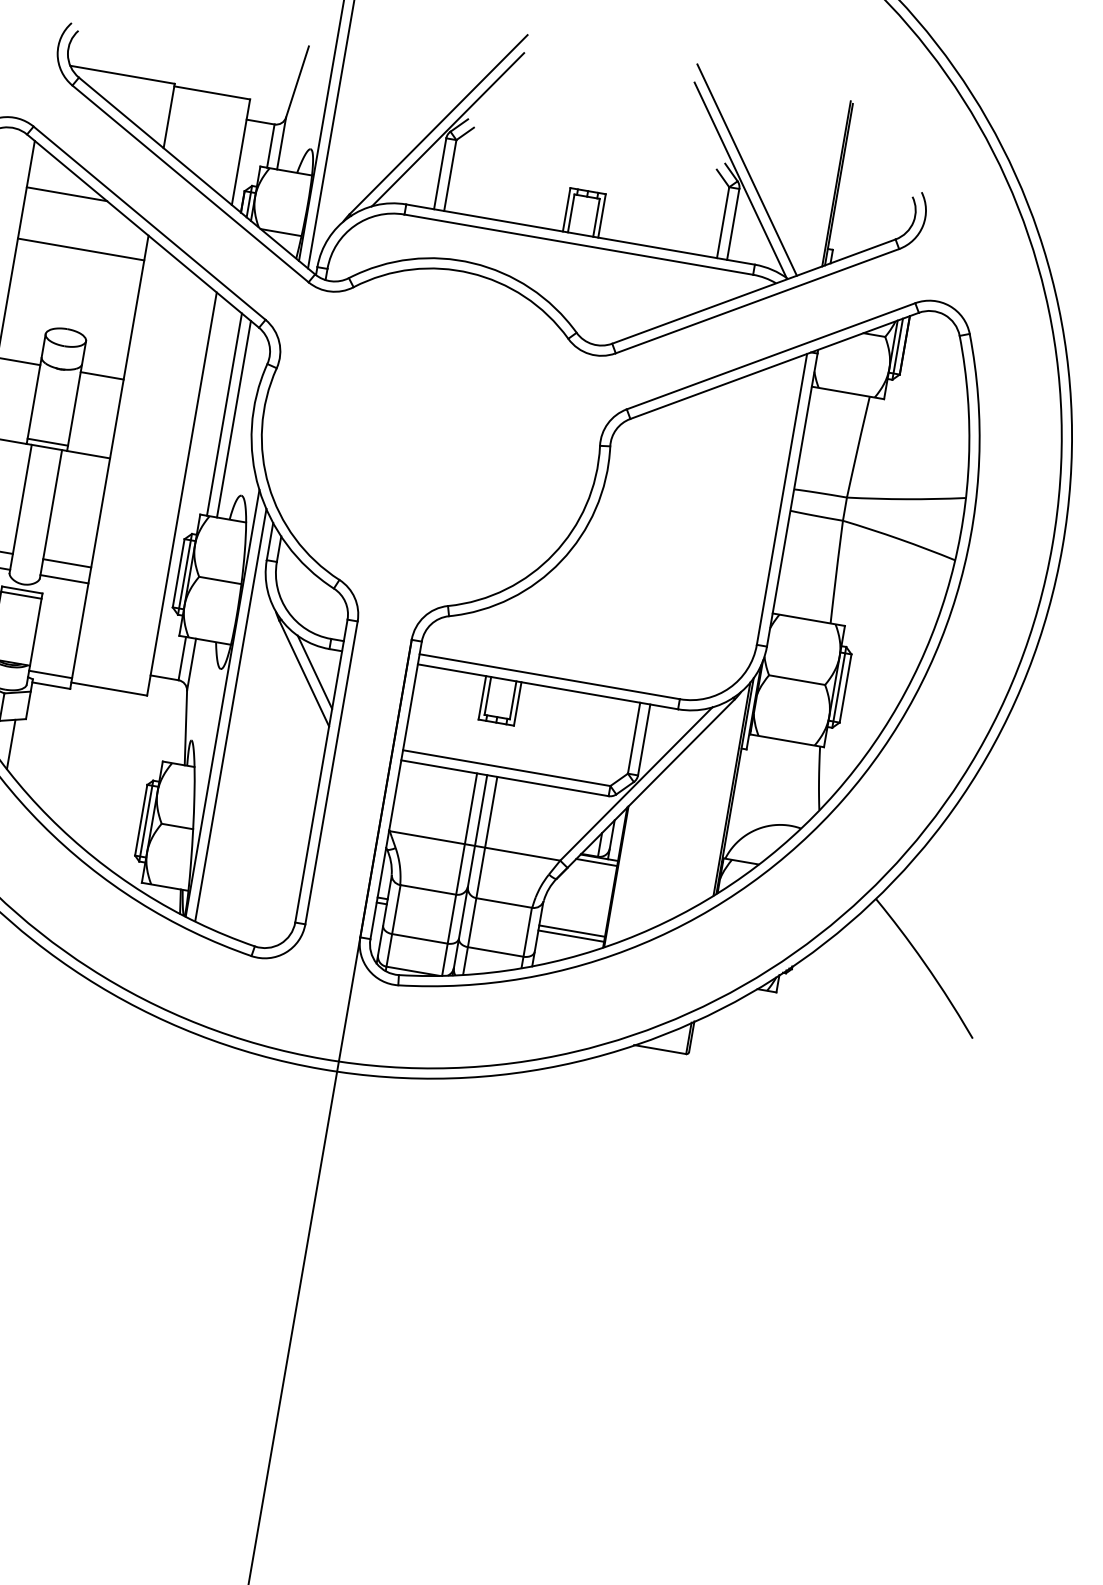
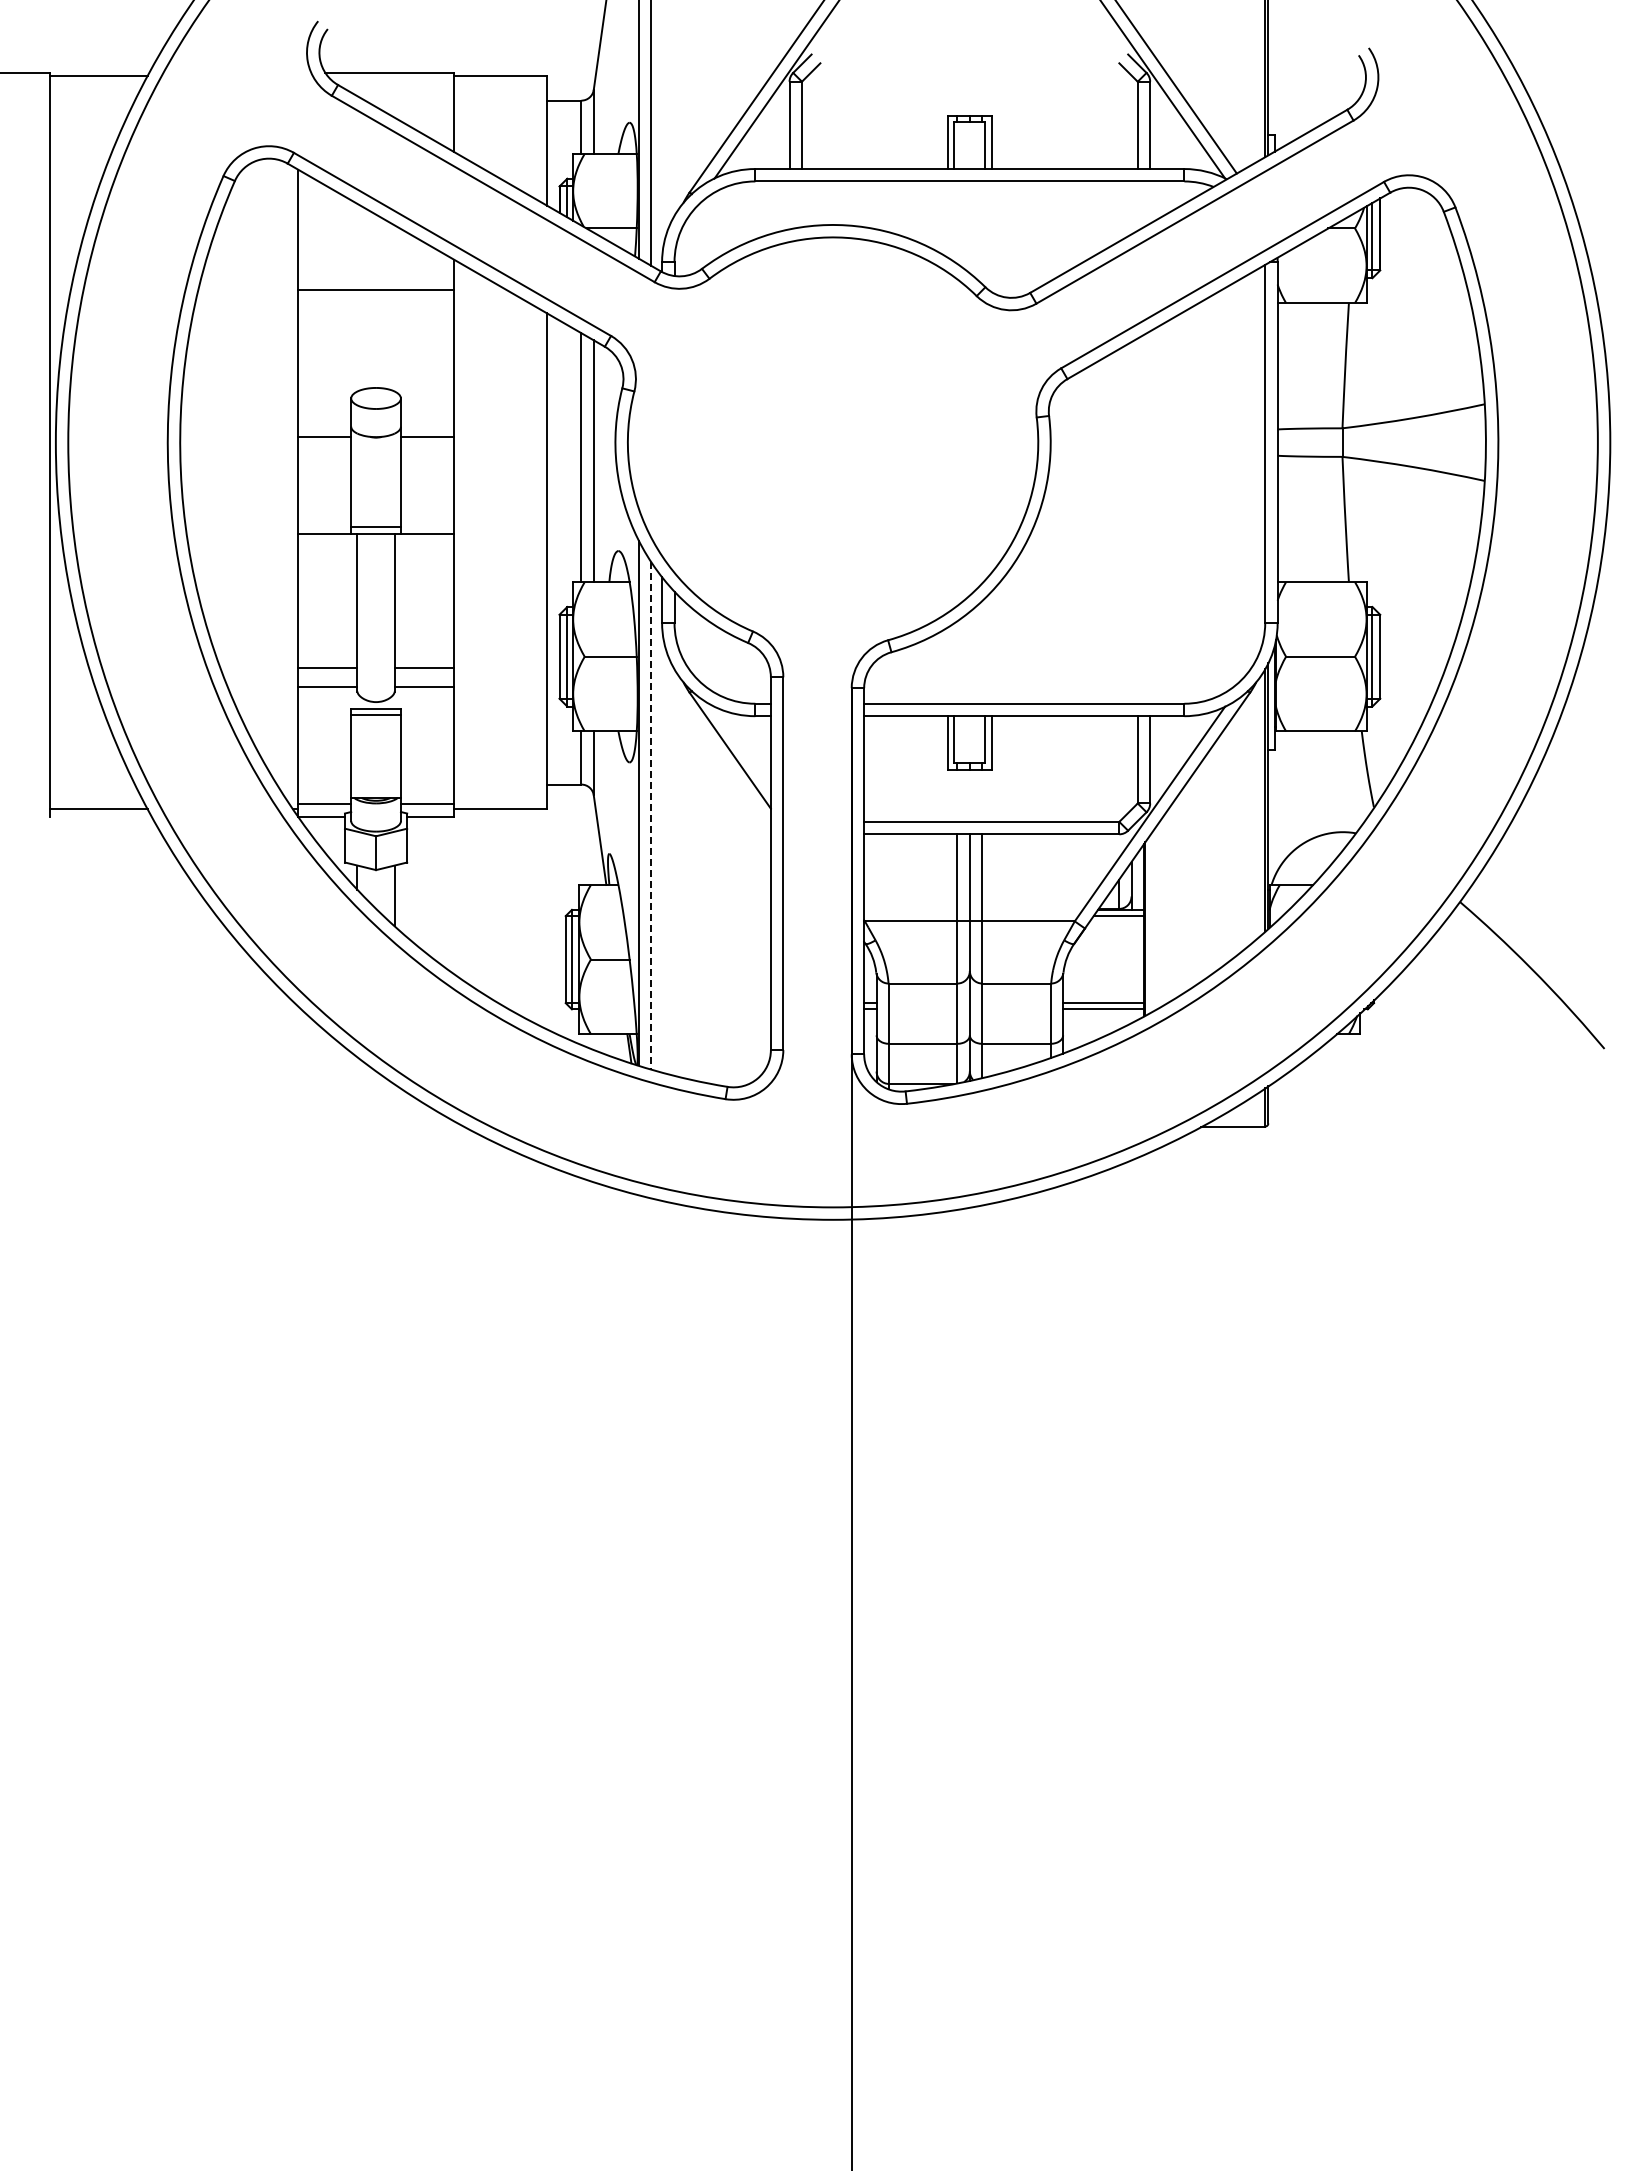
line: (66, 193) -> (347, 226), removed
line: (314, 671) -> (742, 746), removed
line: (231, 715) -> (651, 815), solid -> dashed

